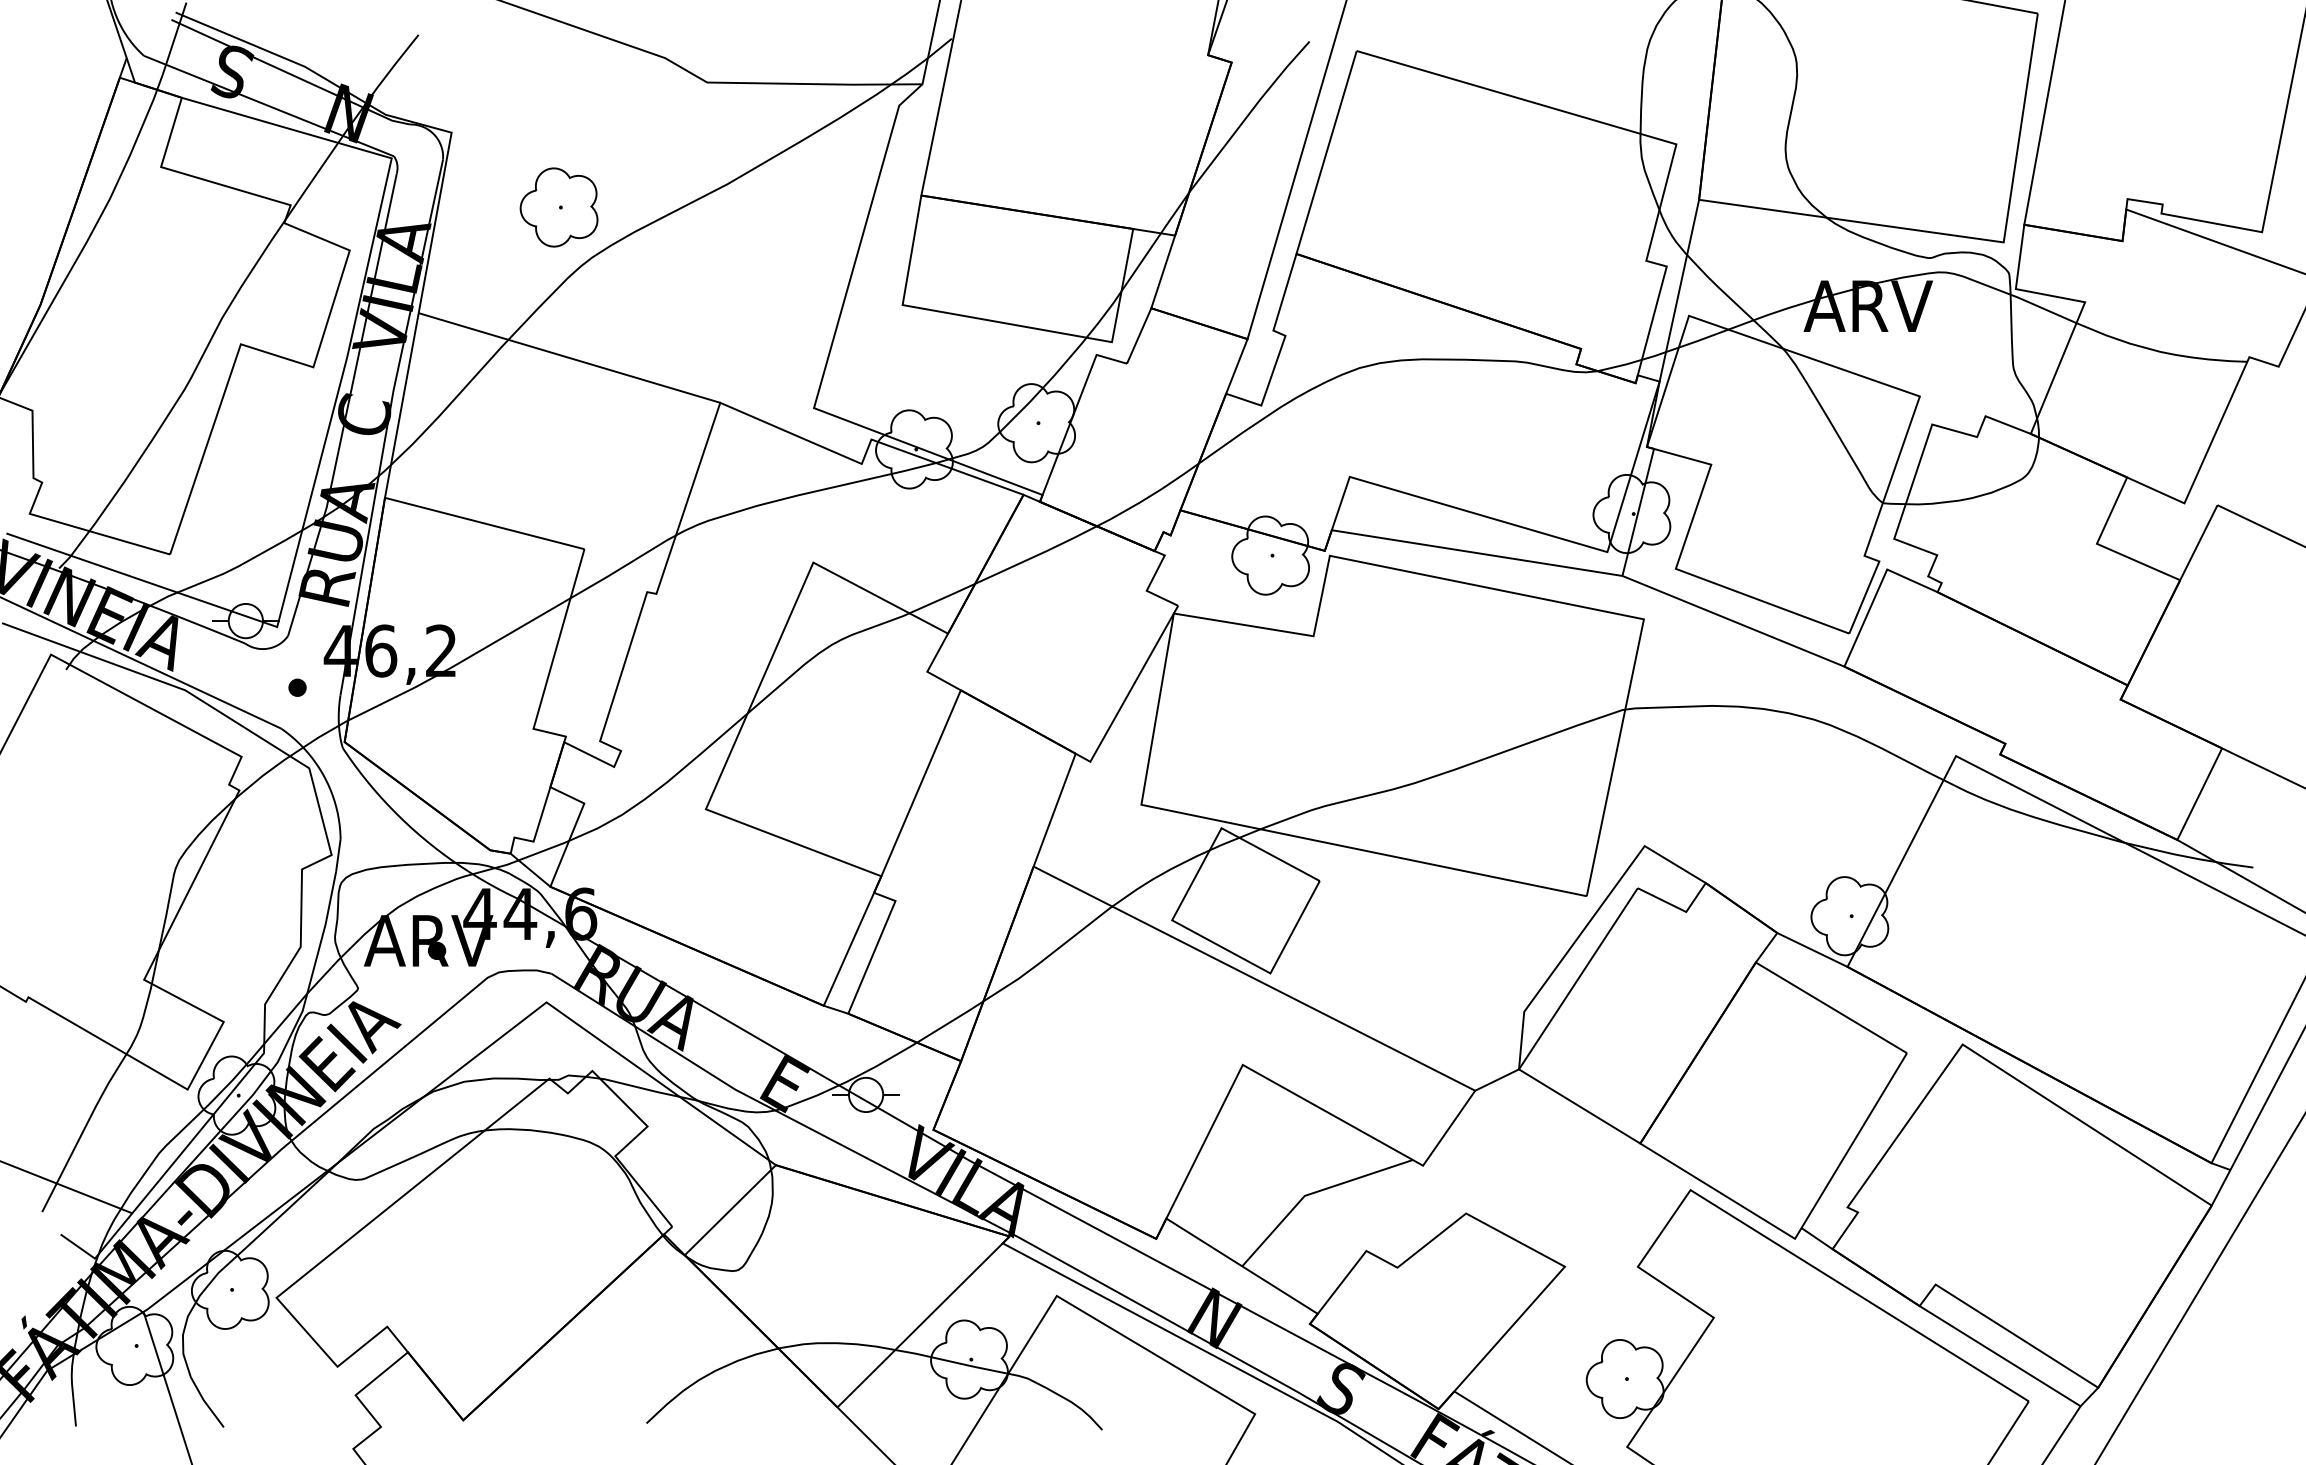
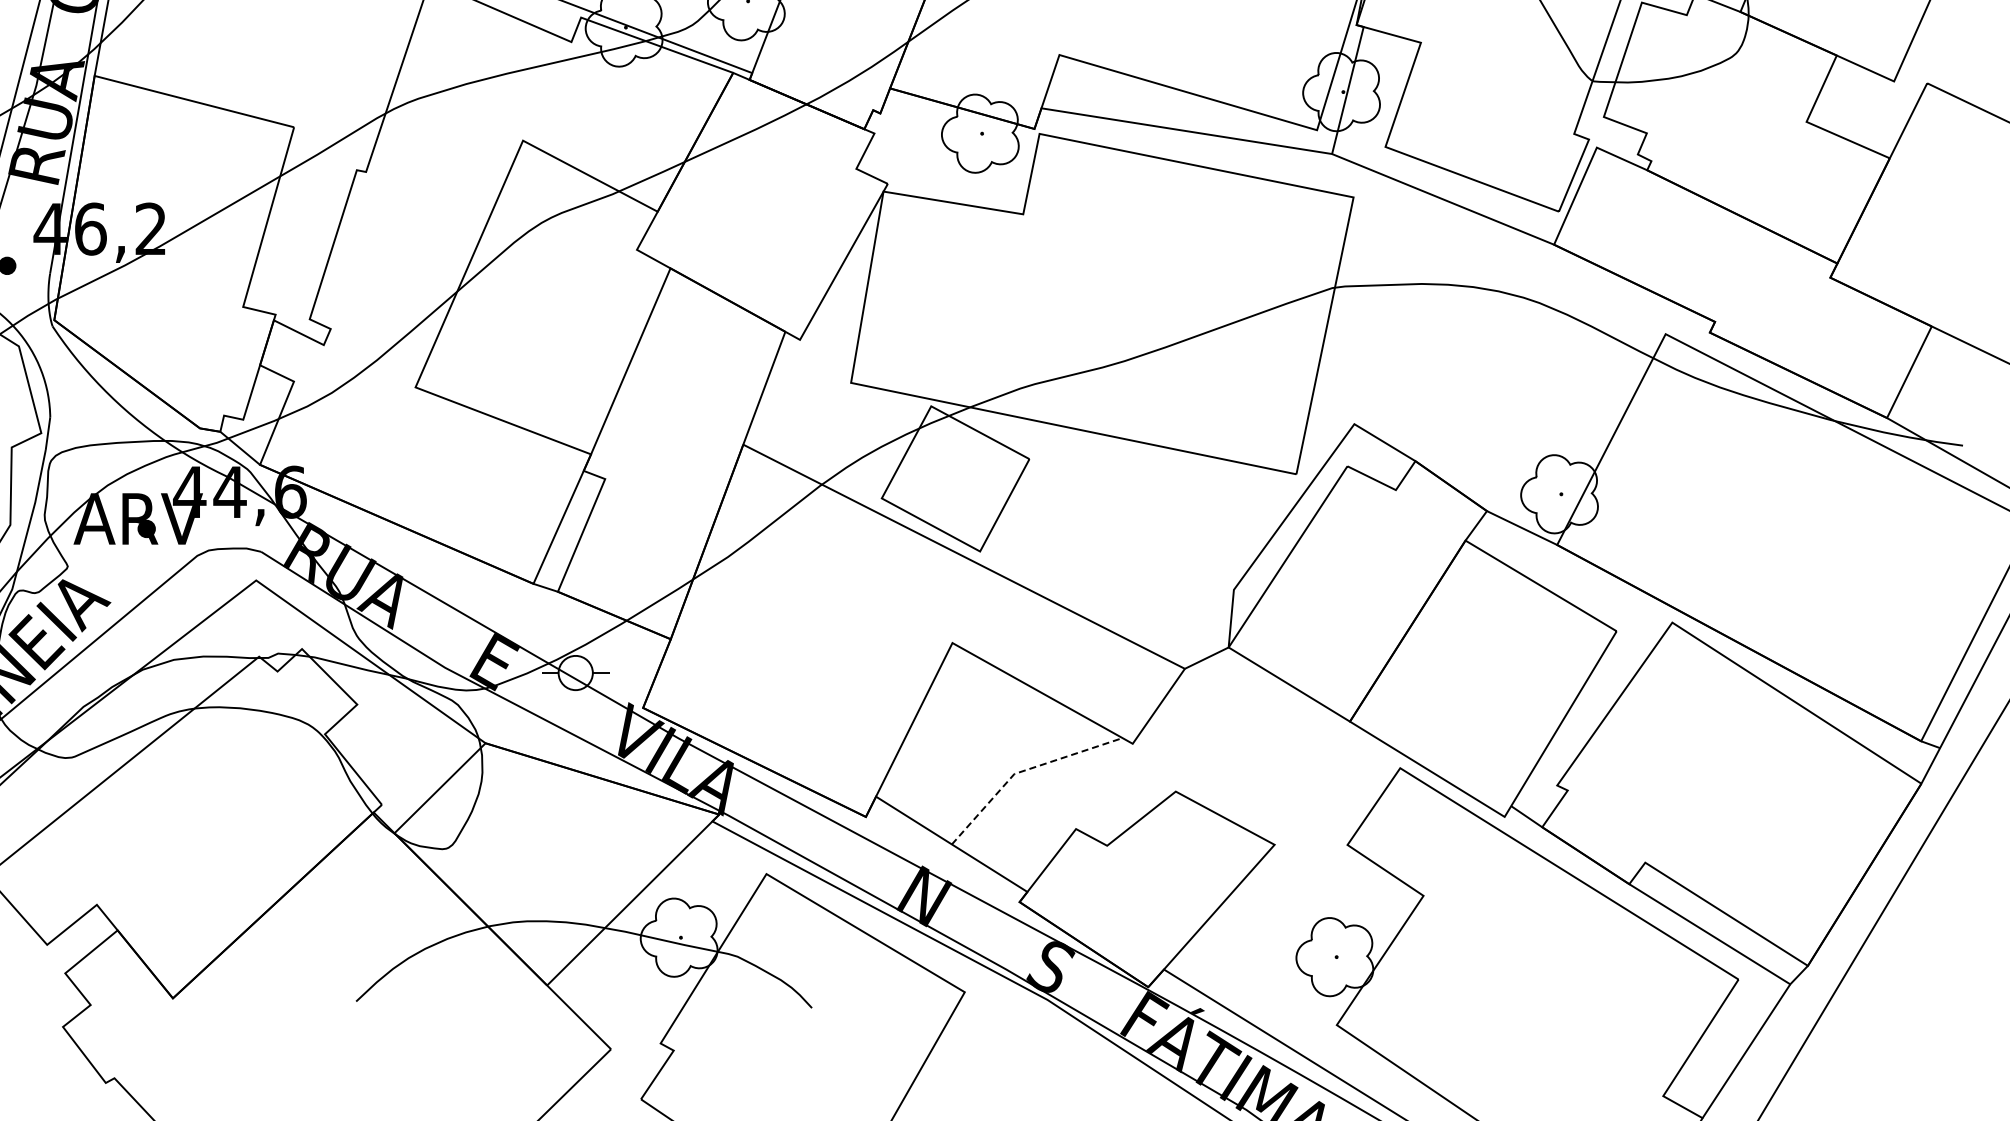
line: (1313, 1193) -> (1023, 771), solid -> dashed

